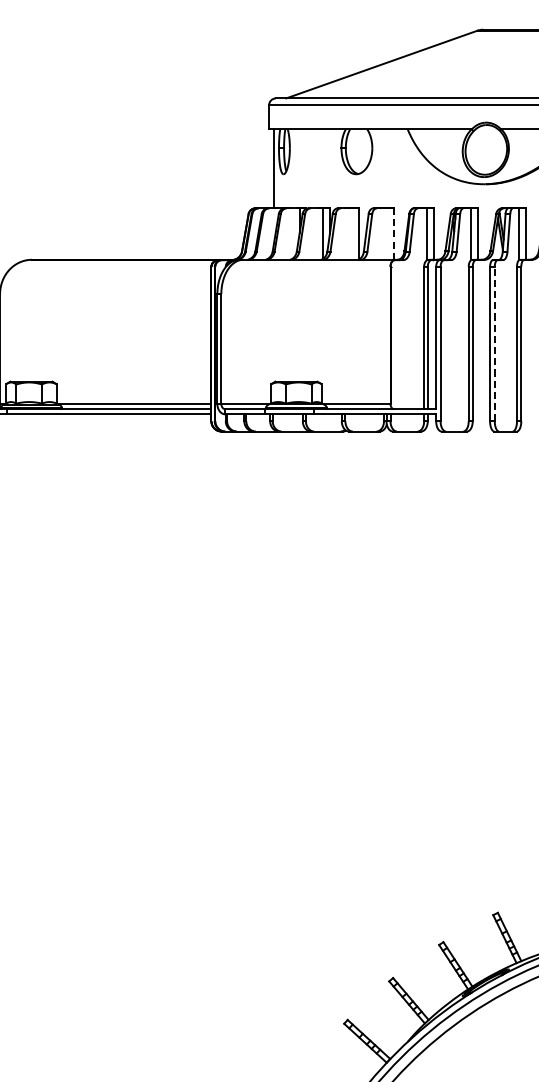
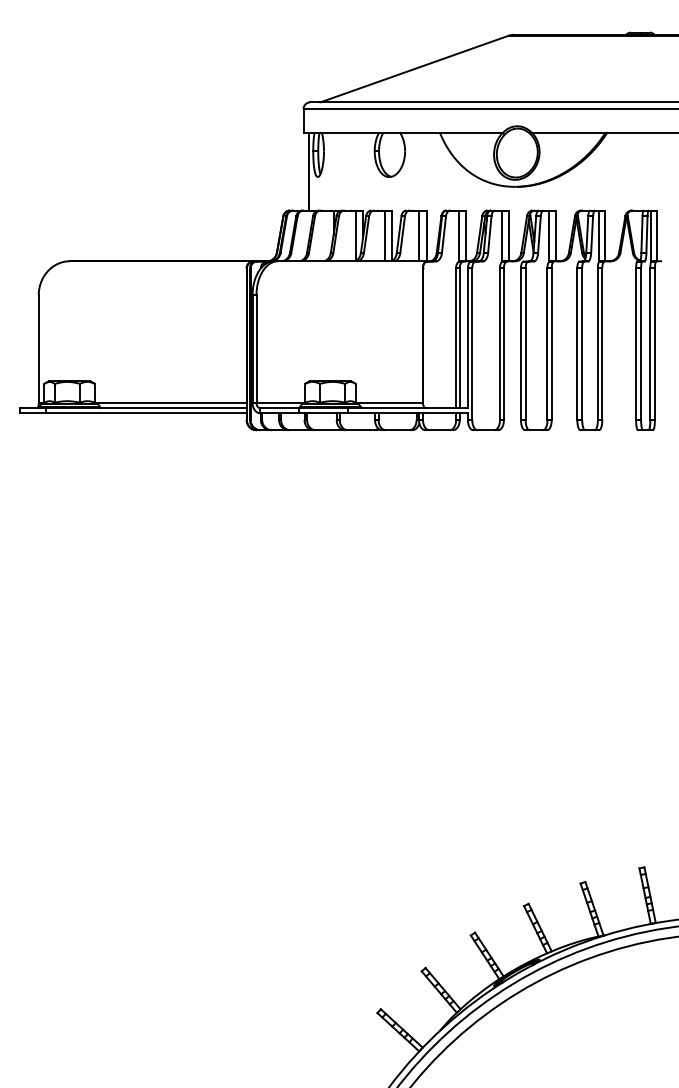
line: (352, 233) -> (385, 235), added
line: (386, 233) -> (419, 235), added
line: (394, 233) -> (426, 235), dashed -> solid
line: (494, 344) -> (525, 344), dashed -> solid

